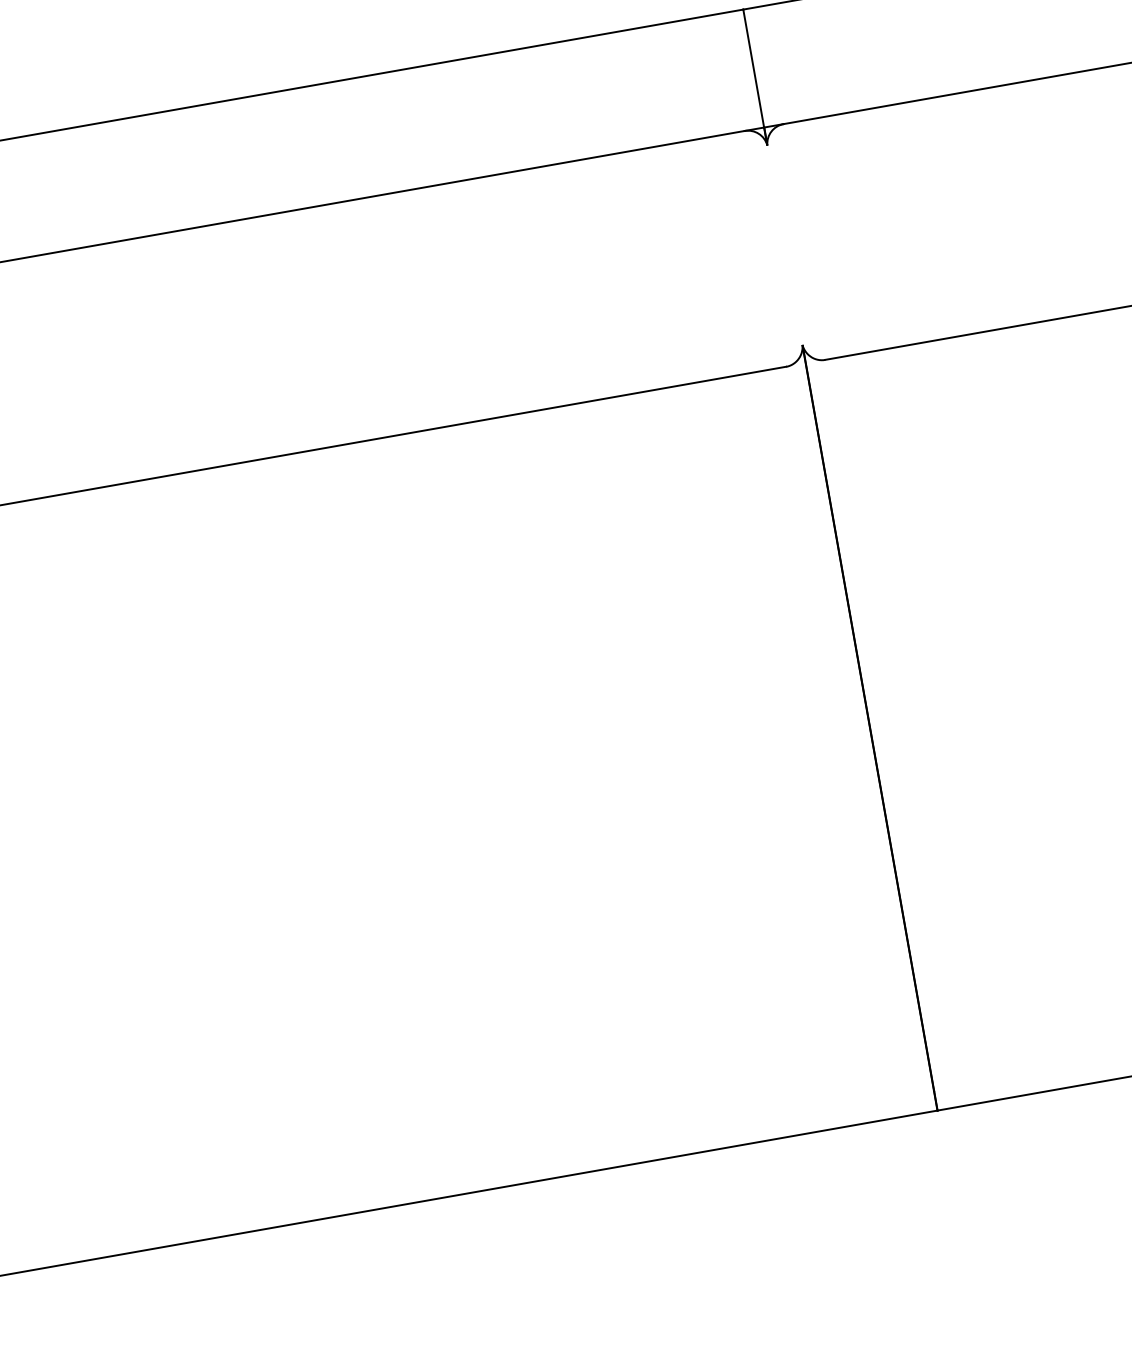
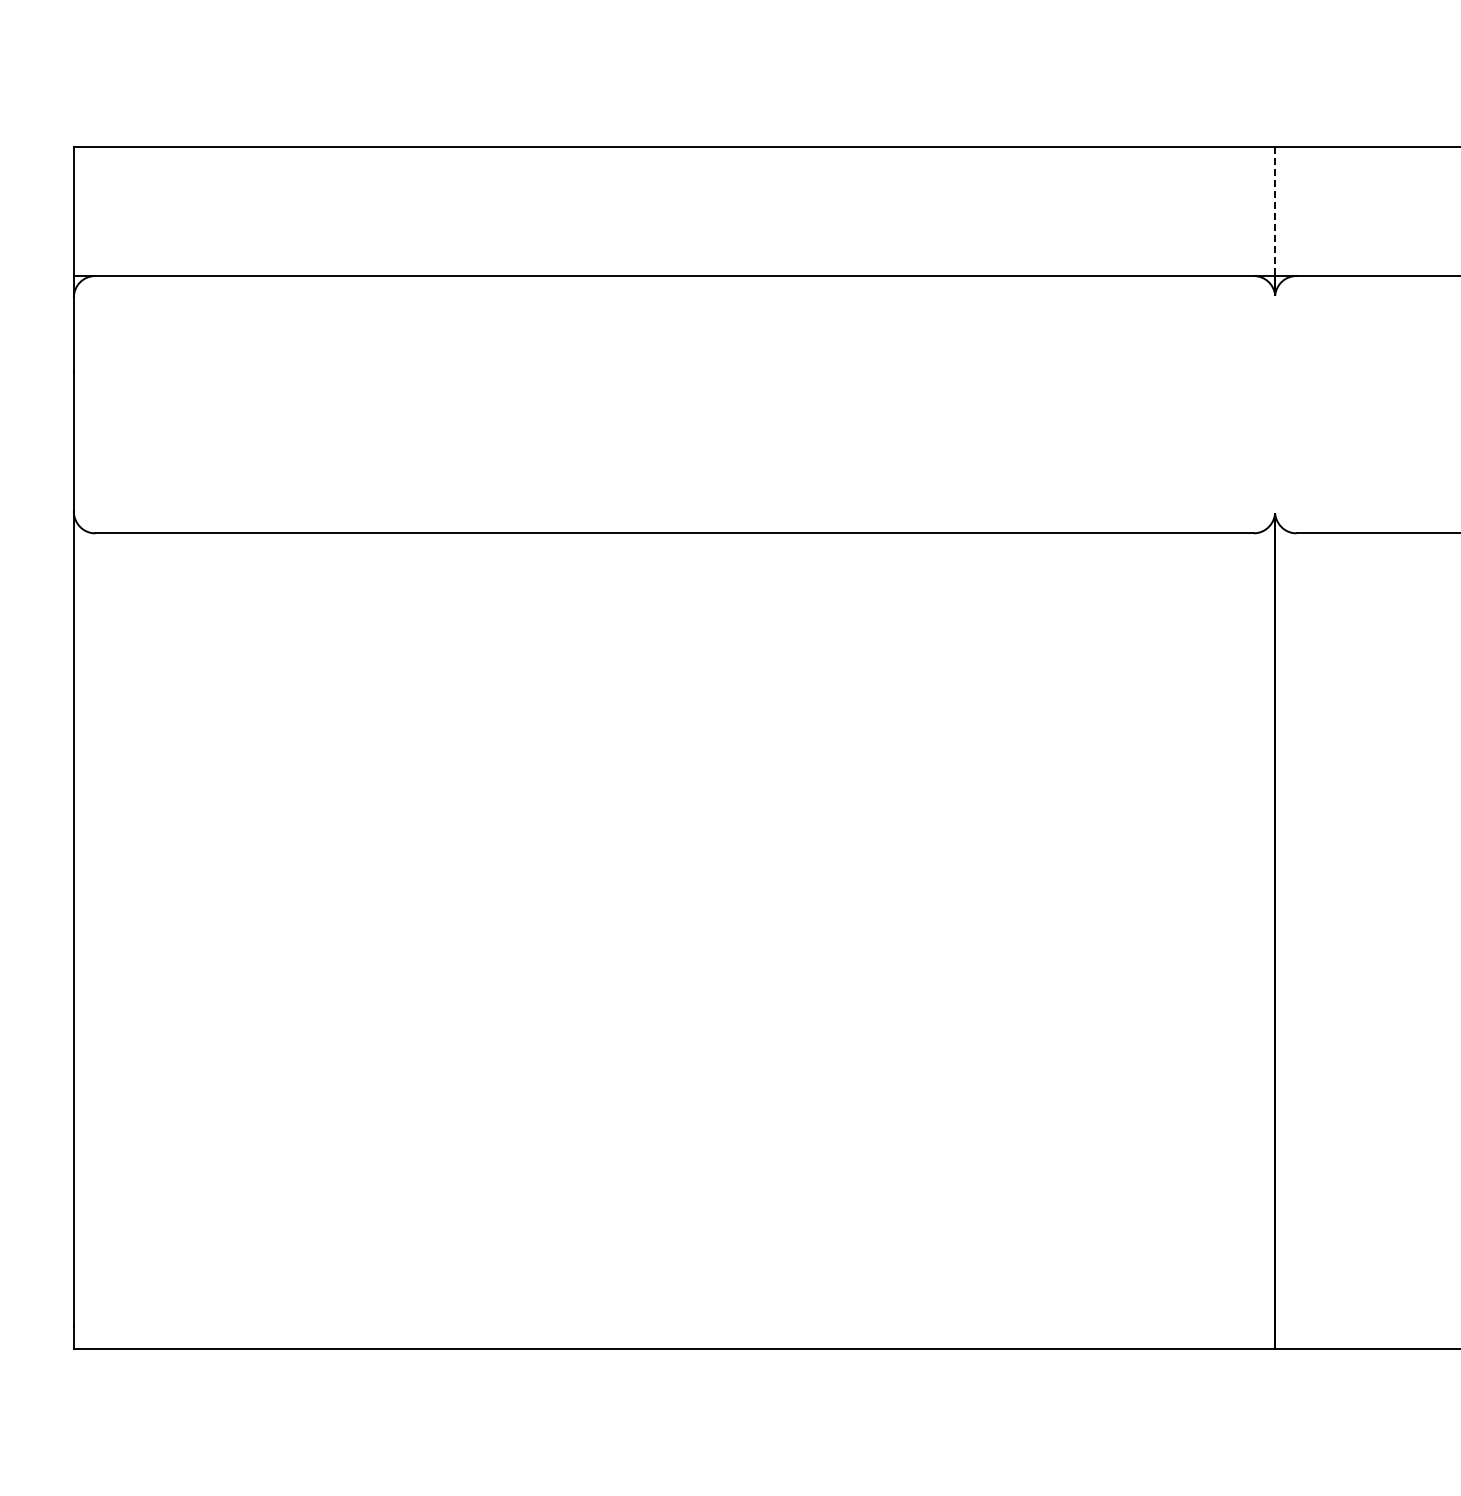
line: (754, 69) -> (1275, 212), solid -> dashed

